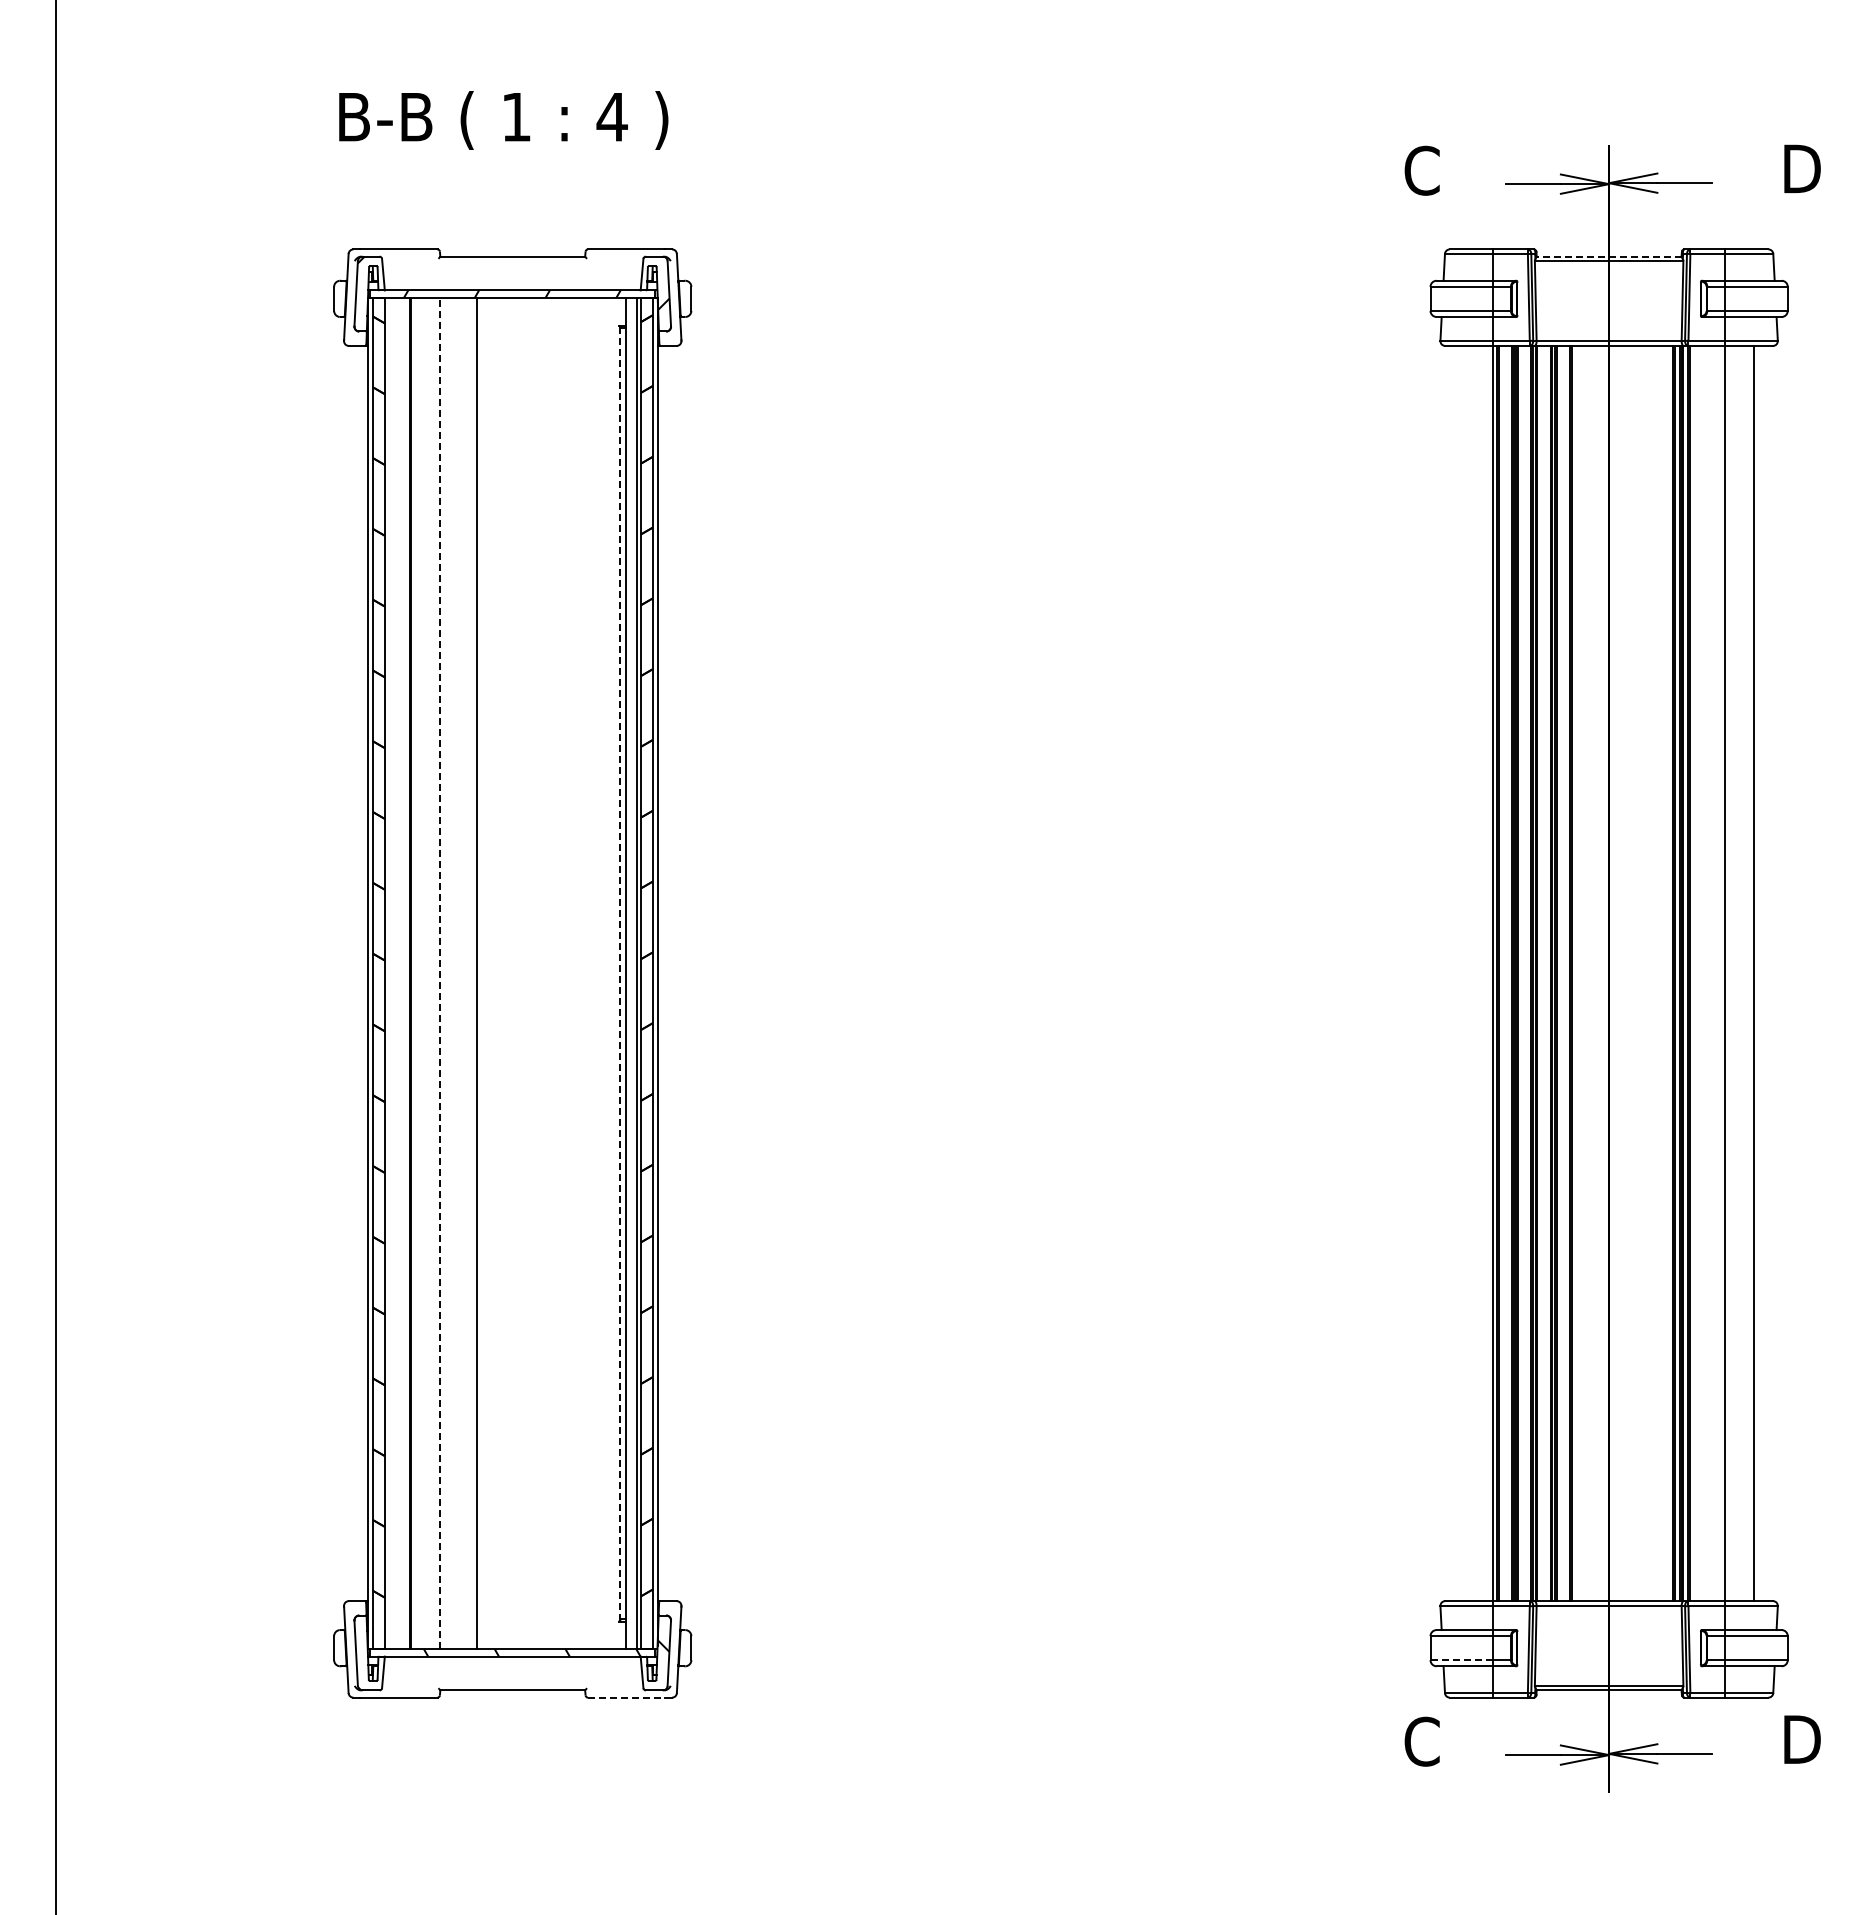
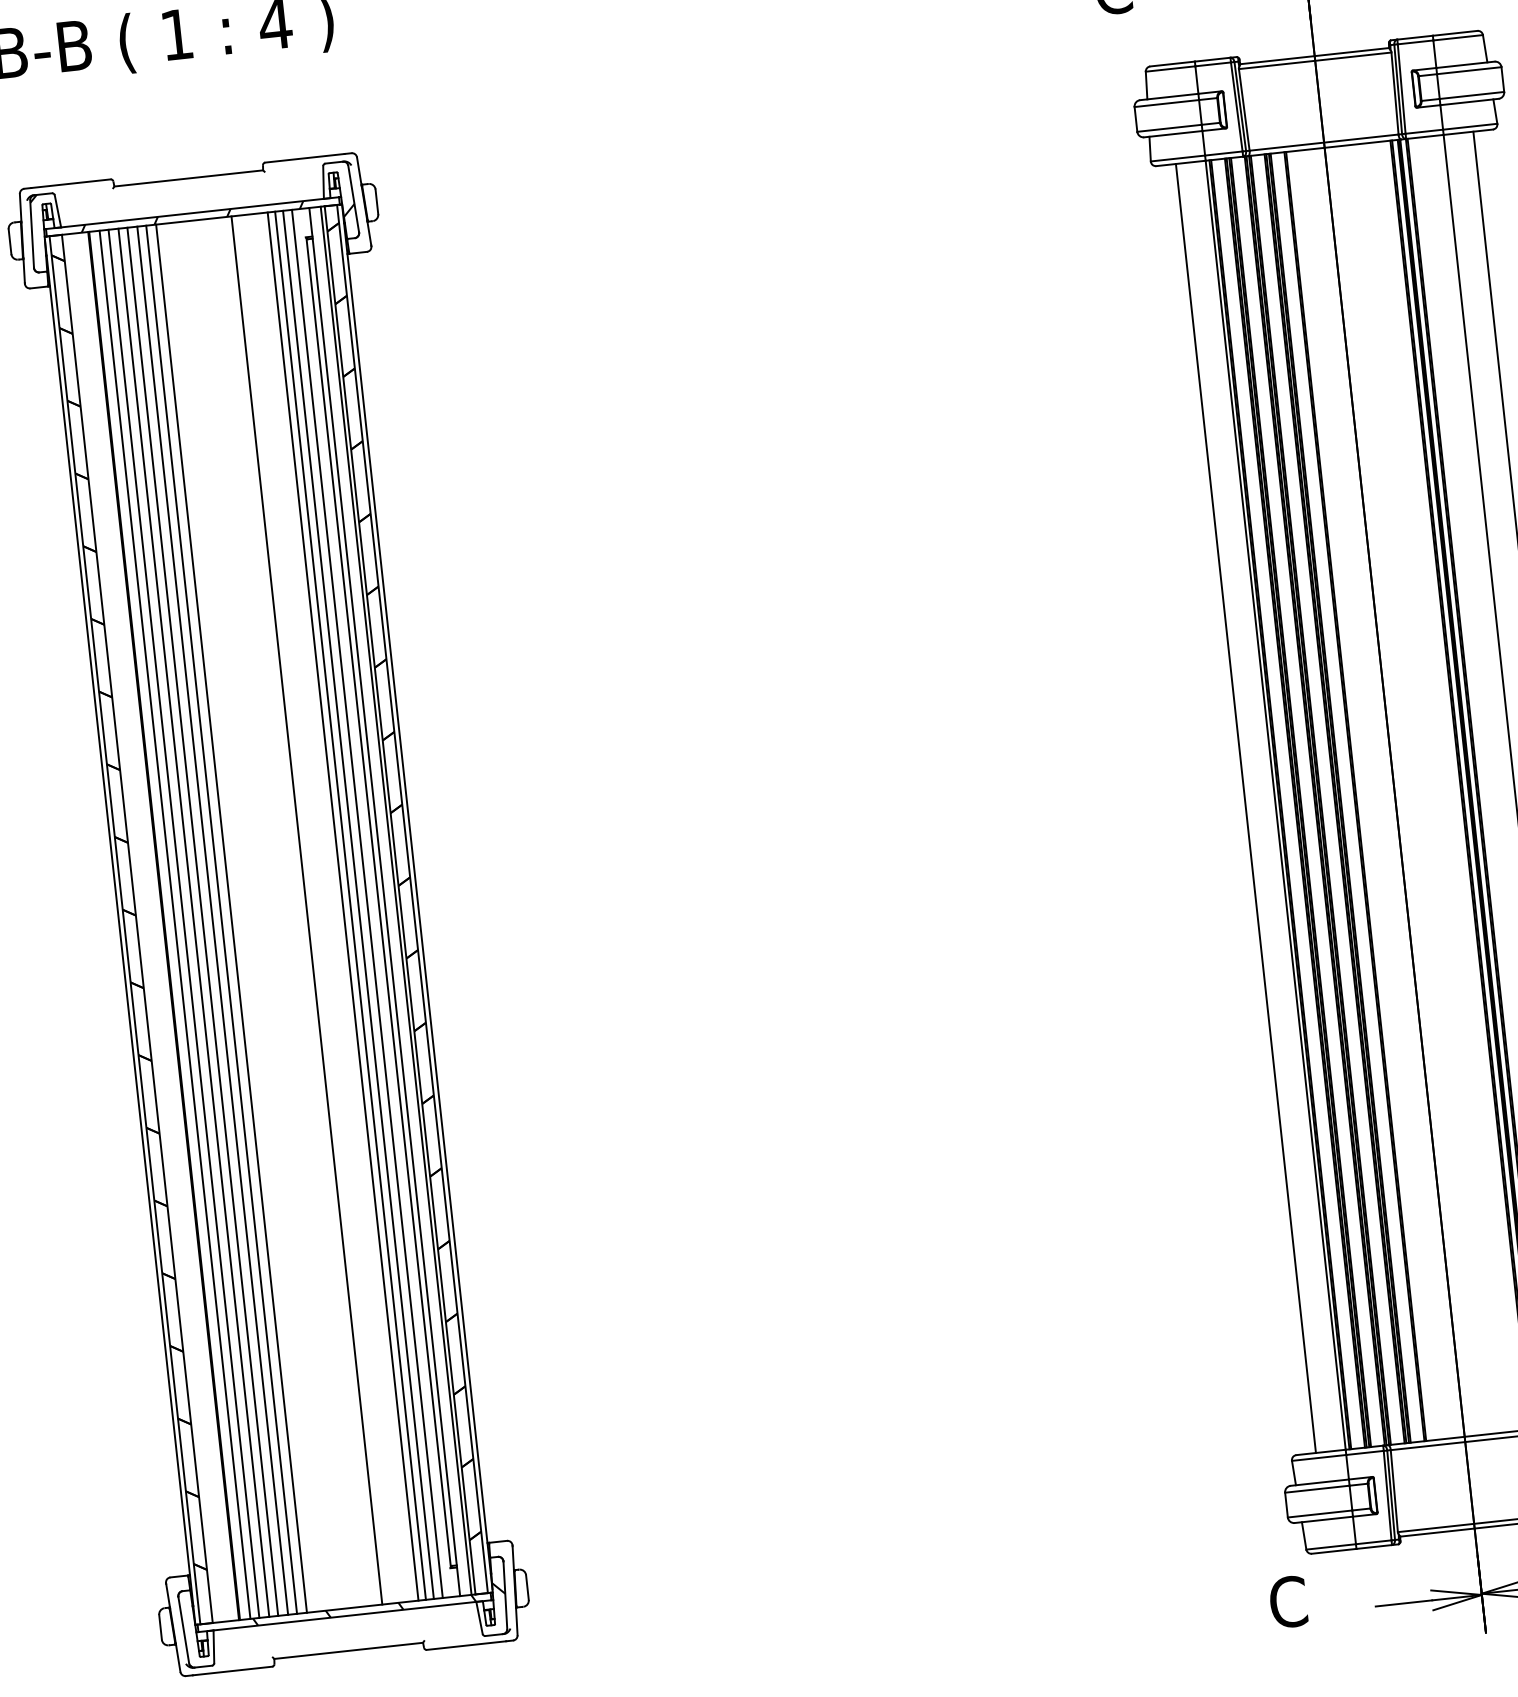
line: (1608, 256) -> (1314, 56), dashed -> solid
line: (421, 973) -> (175, 924), added
line: (430, 973) -> (184, 923), added
line: (439, 973) -> (193, 922), dashed -> solid
line: (448, 973) -> (202, 921), added
line: (458, 973) -> (213, 920), added
line: (466, 973) -> (221, 919), added
line: (549, 973) -> (306, 910), added
line: (585, 973) -> (343, 906), added
line: (592, 973) -> (350, 905), added
line: (600, 973) -> (358, 904), added
line: (608, 973) -> (367, 903), added
line: (619, 973) -> (378, 902), dashed -> solid
line: (1464, 973) -> (1246, 808), added
line: (1462, 1660) -> (1320, 1514), dashed -> solid
line: (626, 1697) -> (466, 1645), dashed -> solid

